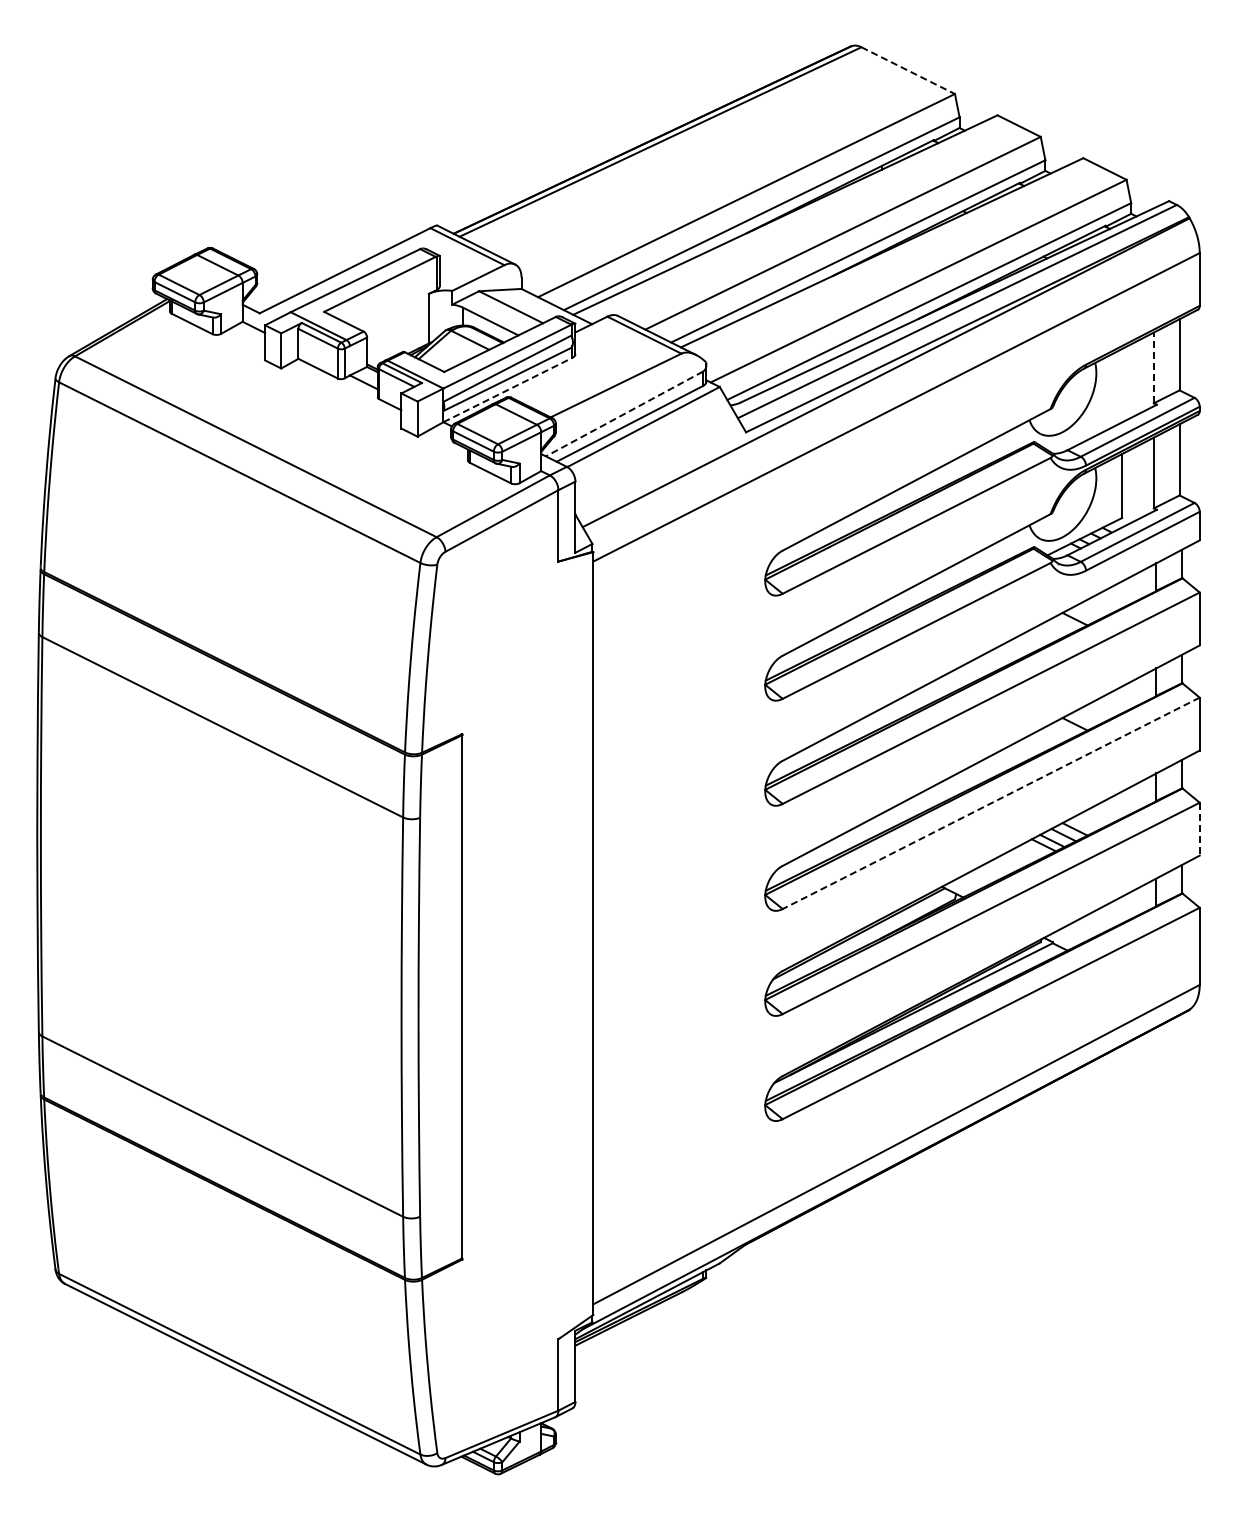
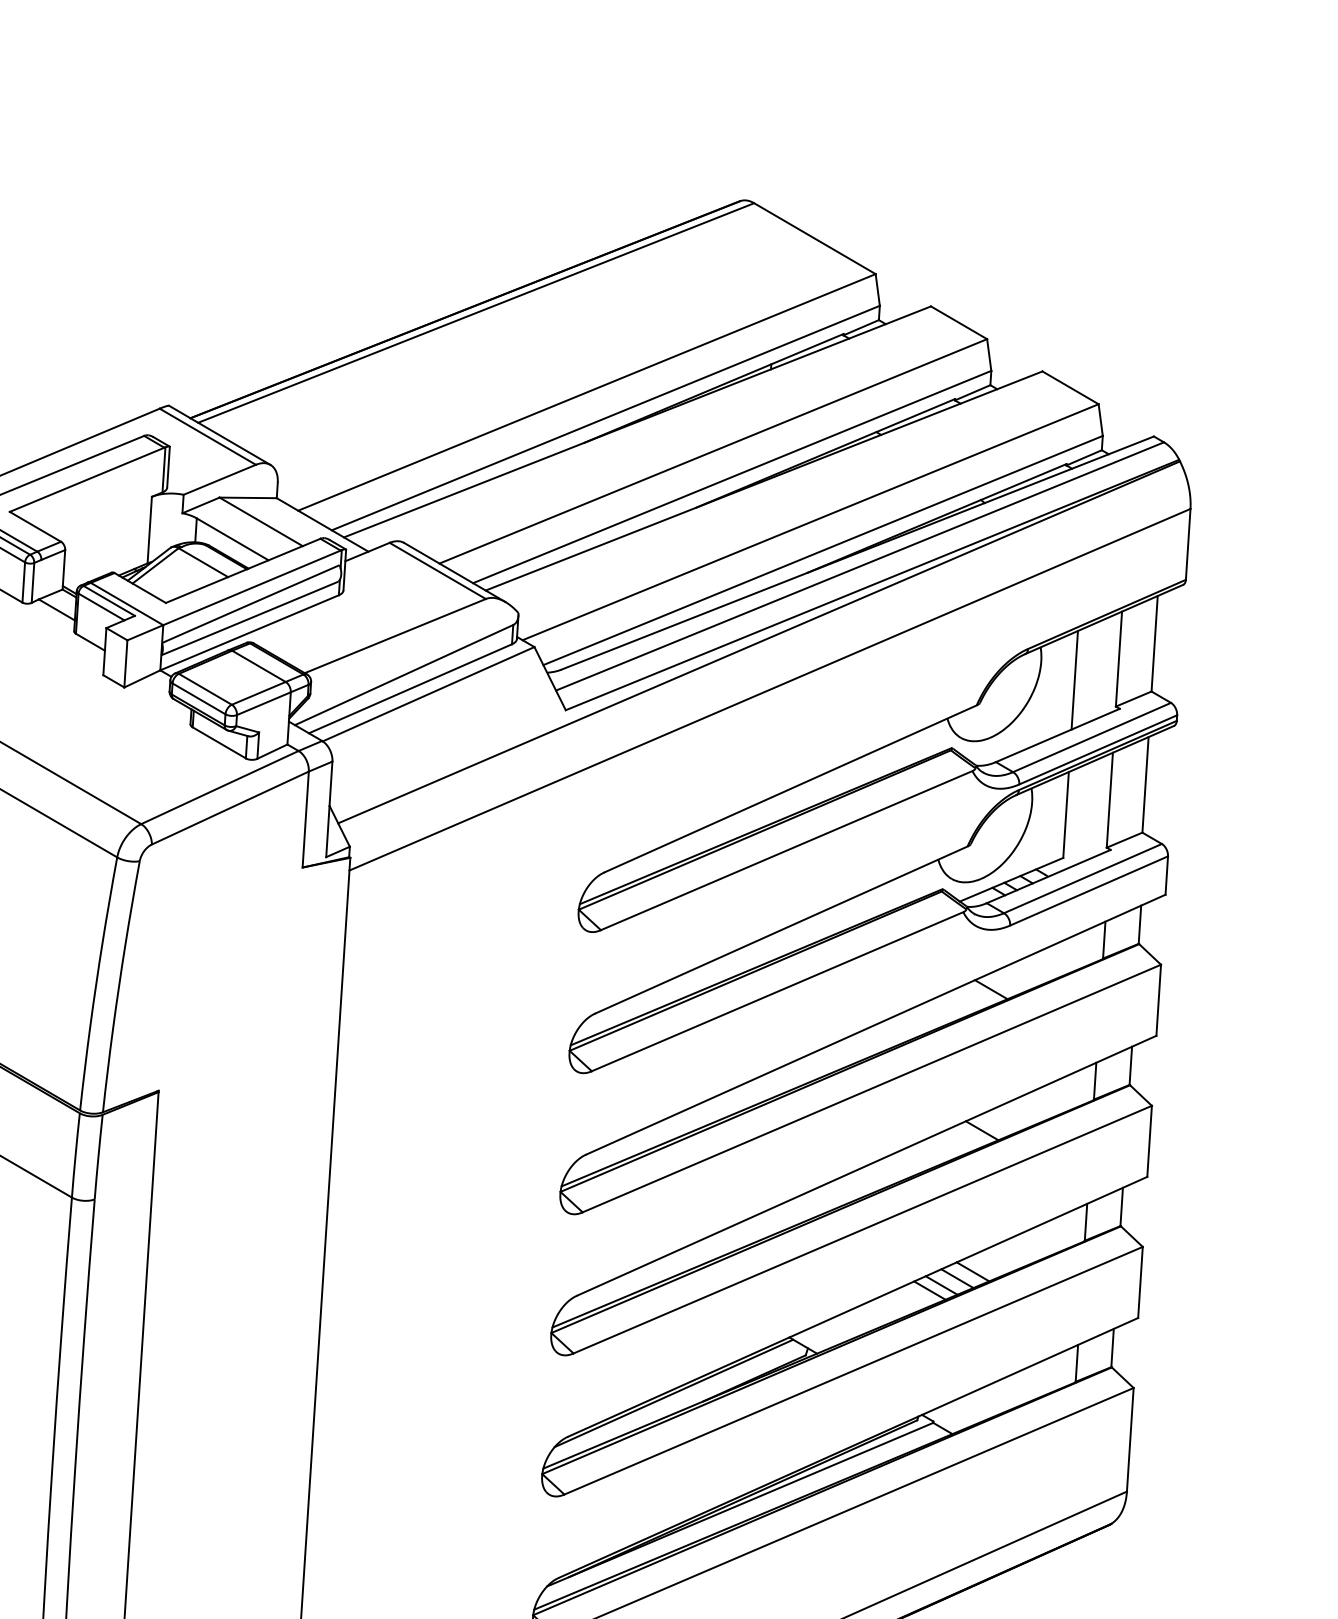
line: (908, 70) -> (815, 238), dashed -> solid
line: (1153, 367) -> (1118, 658), dashed -> solid
line: (1122, 385) -> (1075, 680), added
line: (507, 390) -> (249, 633), dashed -> solid
line: (624, 414) -> (404, 675), dashed -> solid
line: (991, 803) -> (863, 1229), dashed -> solid
line: (1199, 829) -> (1140, 1282), dashed -> solid

